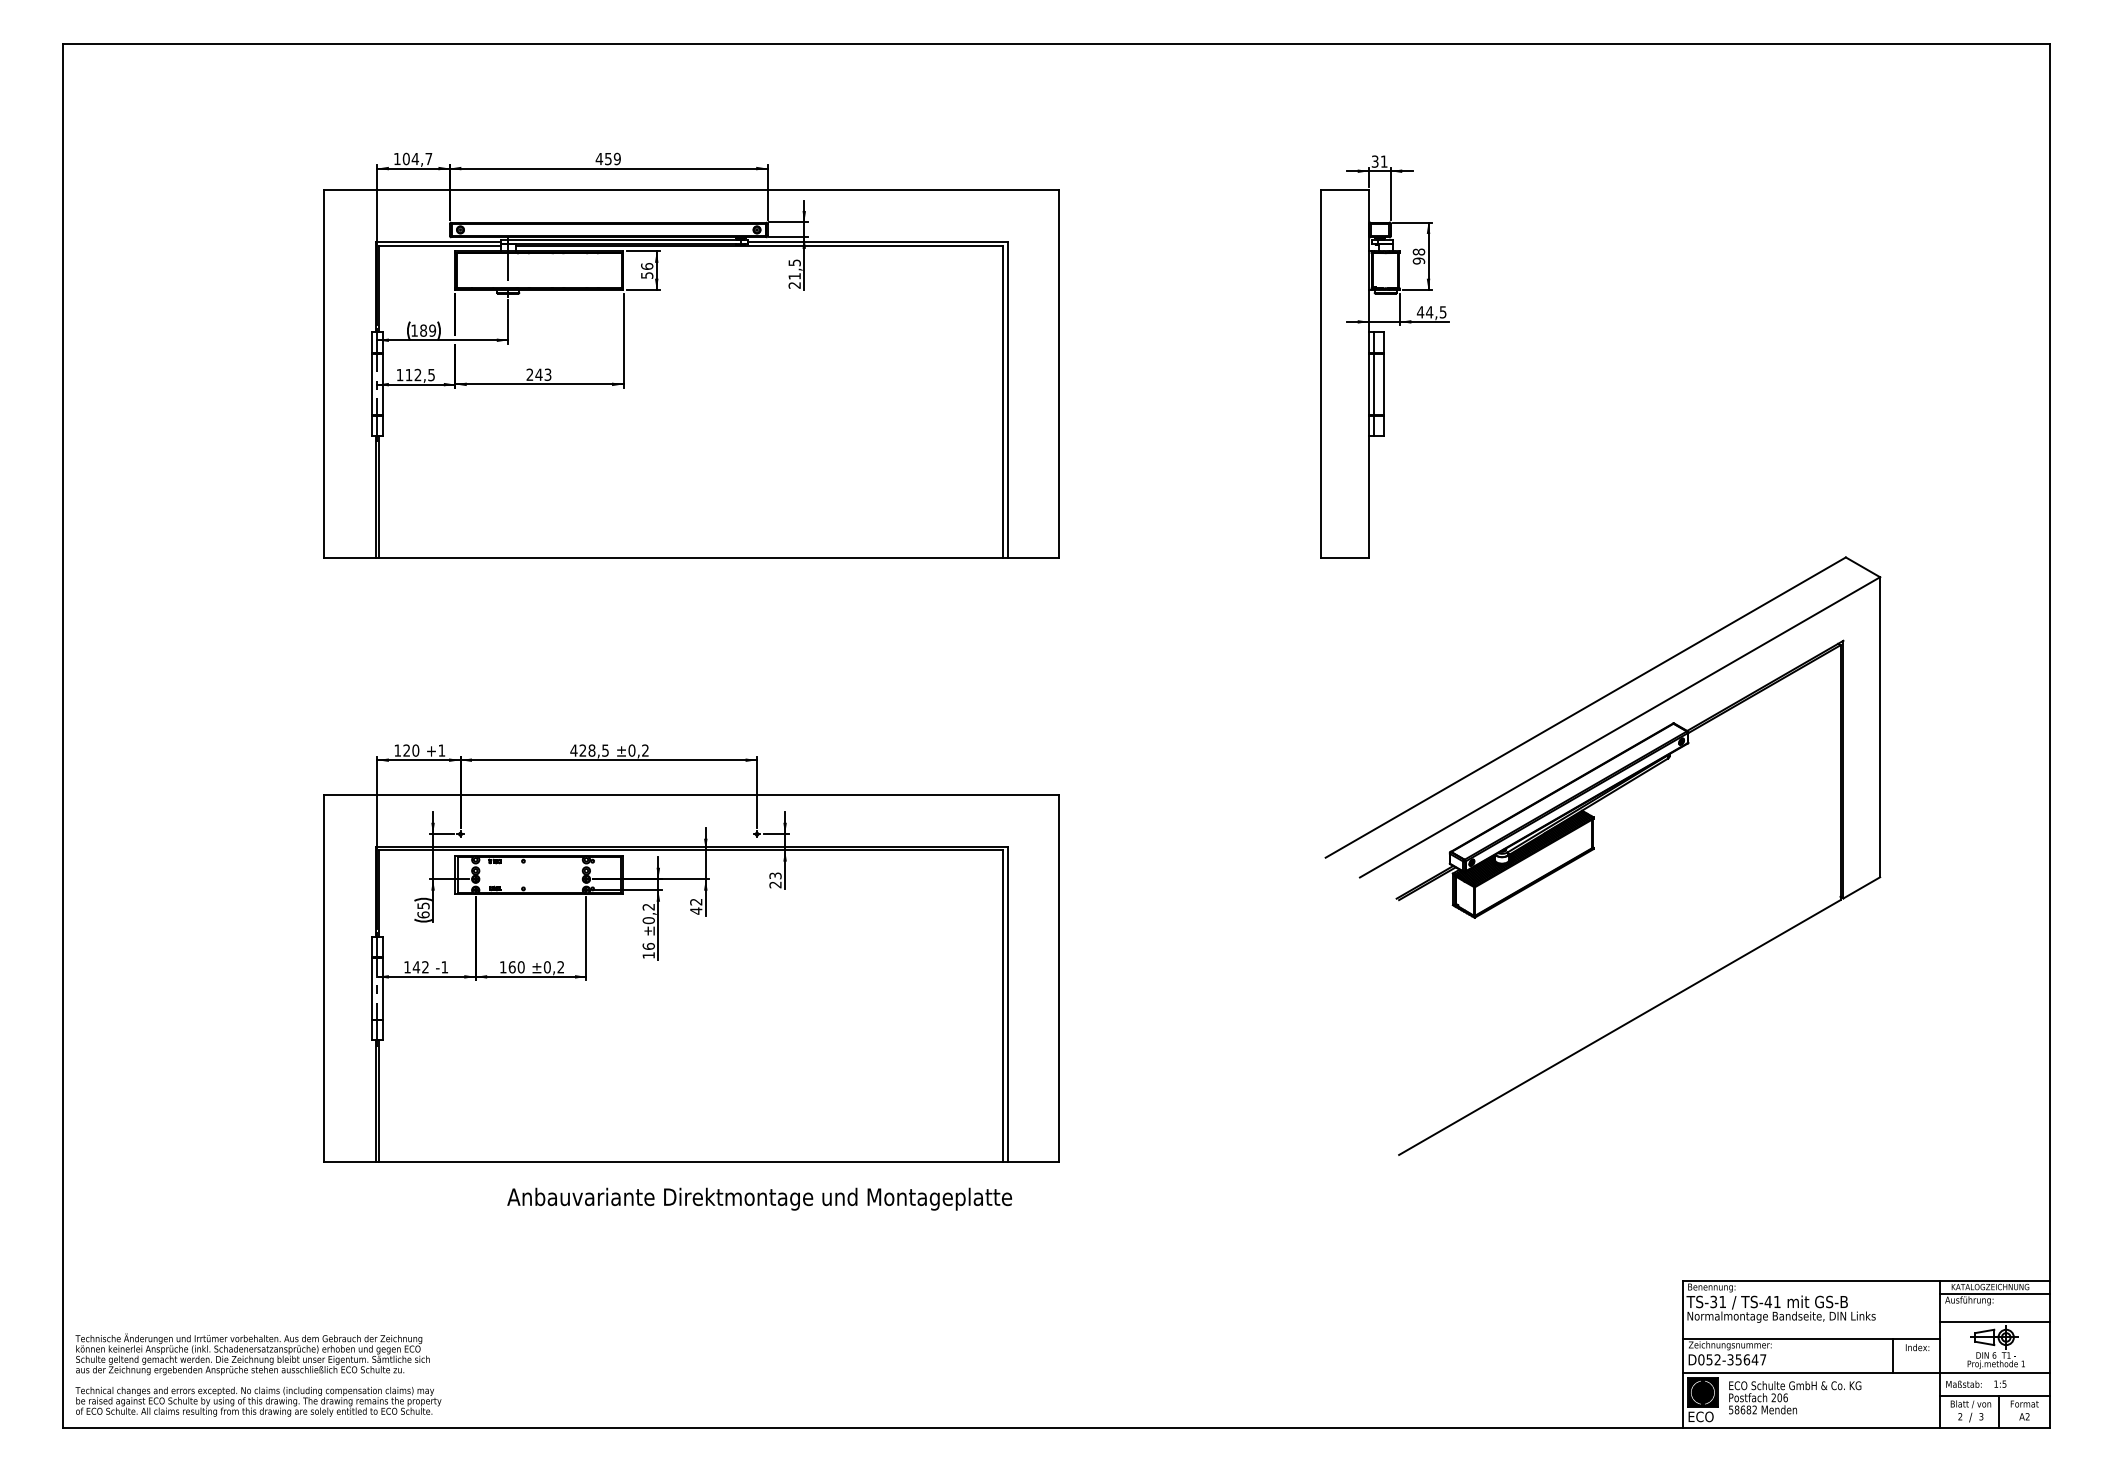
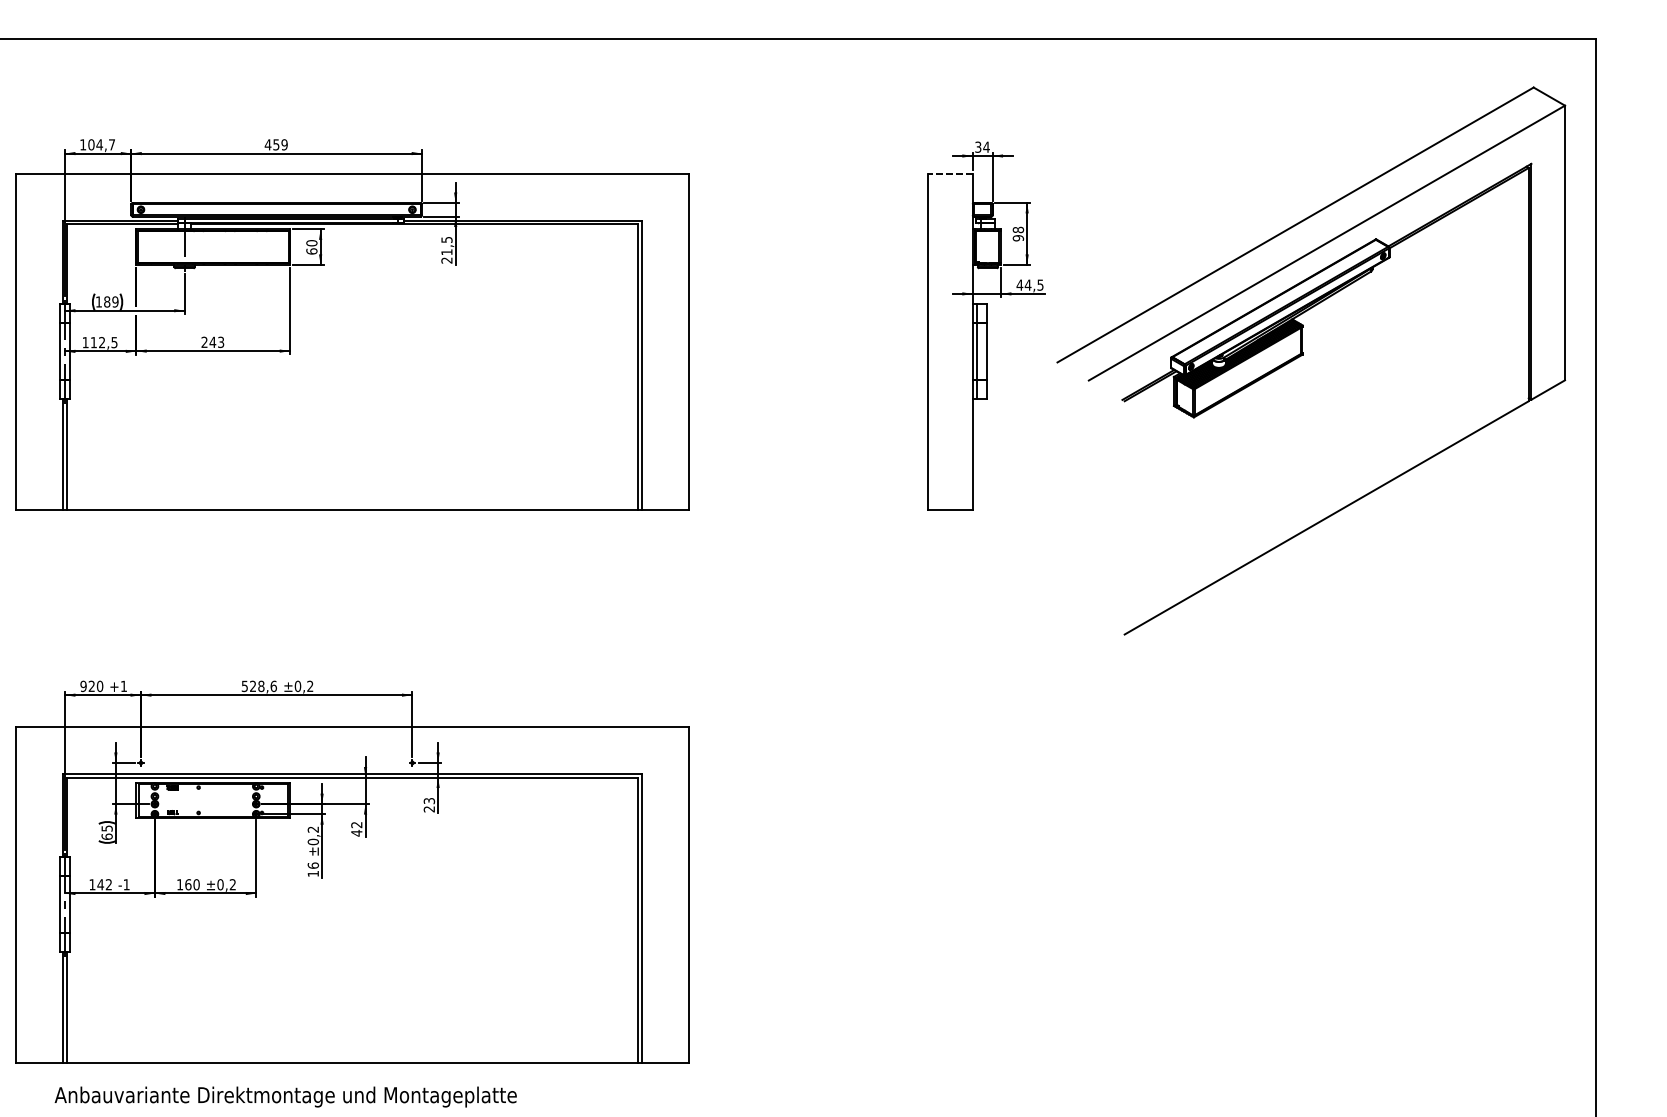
text: (1383, 161) -> (985, 147), 31 -> 34
line: (1344, 190) -> (950, 173), solid -> dashed
text: (647, 270) -> (312, 246), 56 -> 60
text: (397, 750) -> (83, 686), 120 -> 920
text: (589, 750) -> (259, 686), 428,5 -> 528,6
part: (1594, 849) -> (1303, 354), moved
text: (759, 1198) -> (285, 1096), moved

